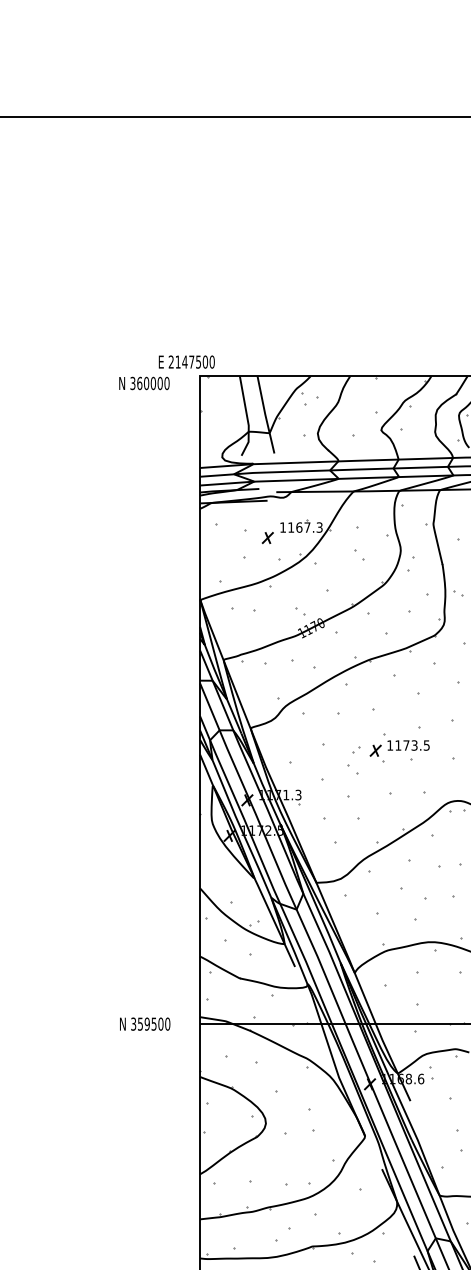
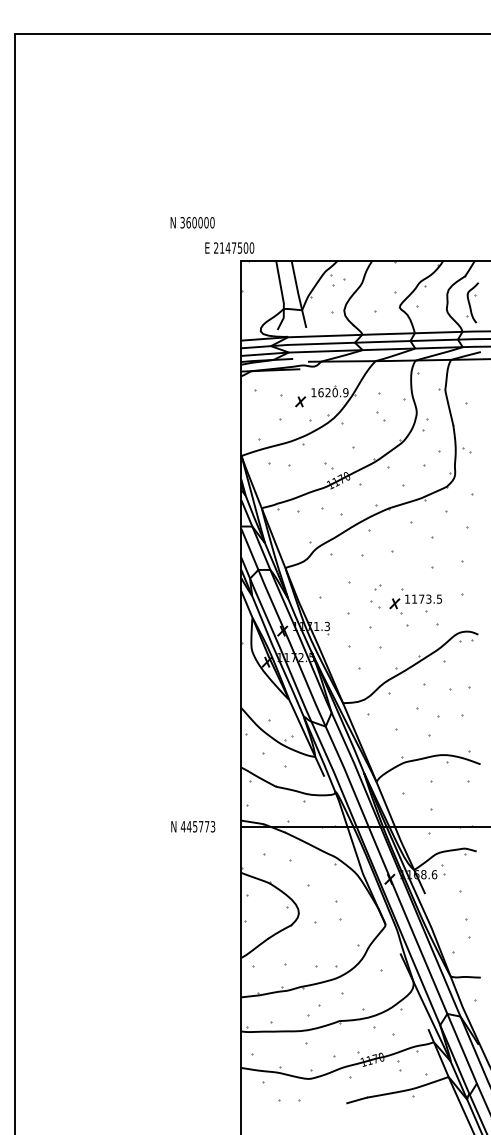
text: (144, 383) -> (192, 222), moved
text: (305, 527) -> (333, 392), 1167.3 -> 1620.9
part: (399, 748) -> (415, 601), moved
text: (149, 1023) -> (197, 826), 359500 -> 445773

